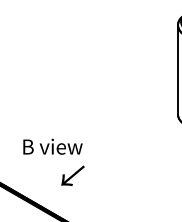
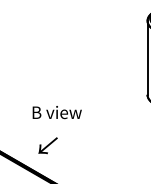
text: (52, 146) -> (56, 112), moved
text: (72, 175) -> (47, 145), moved

